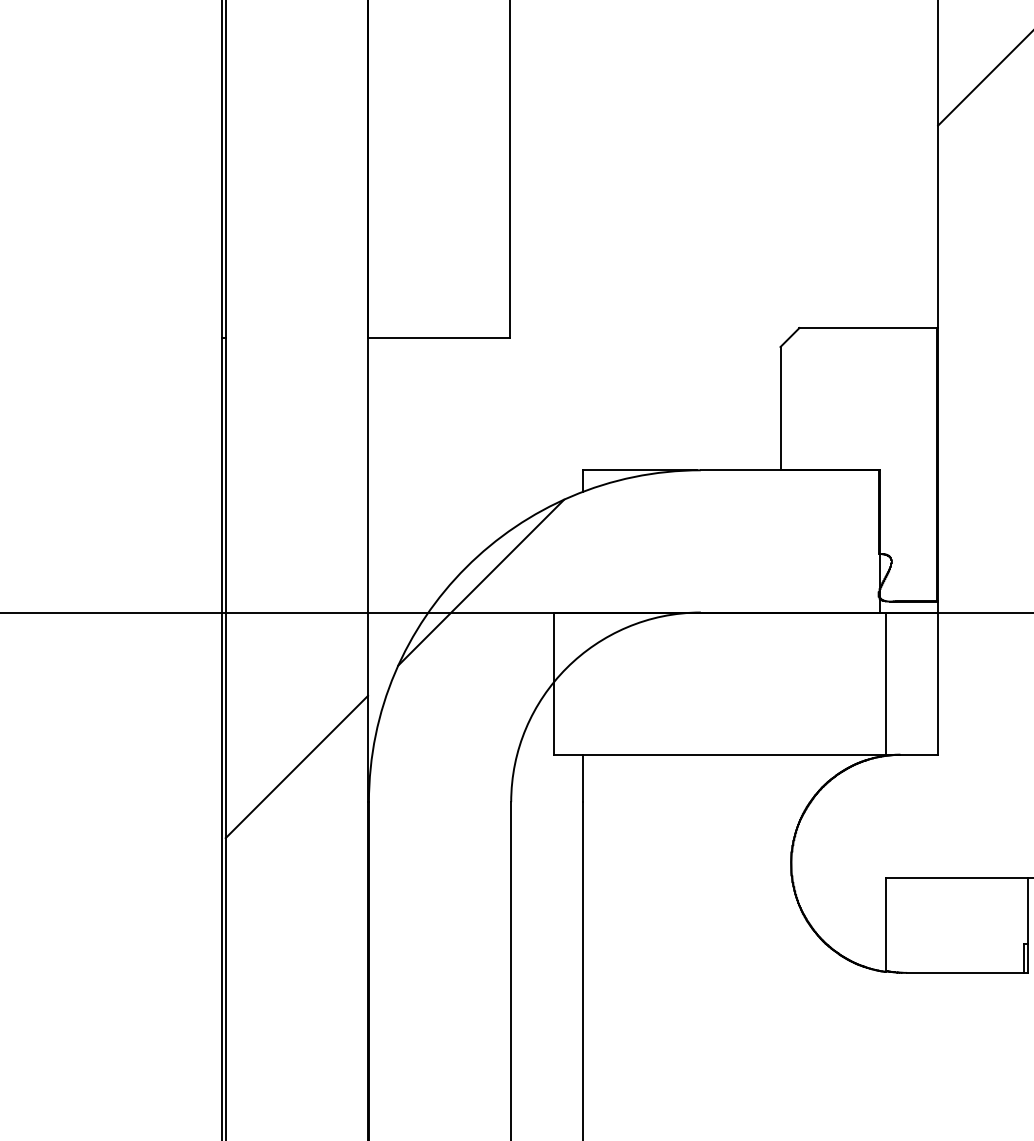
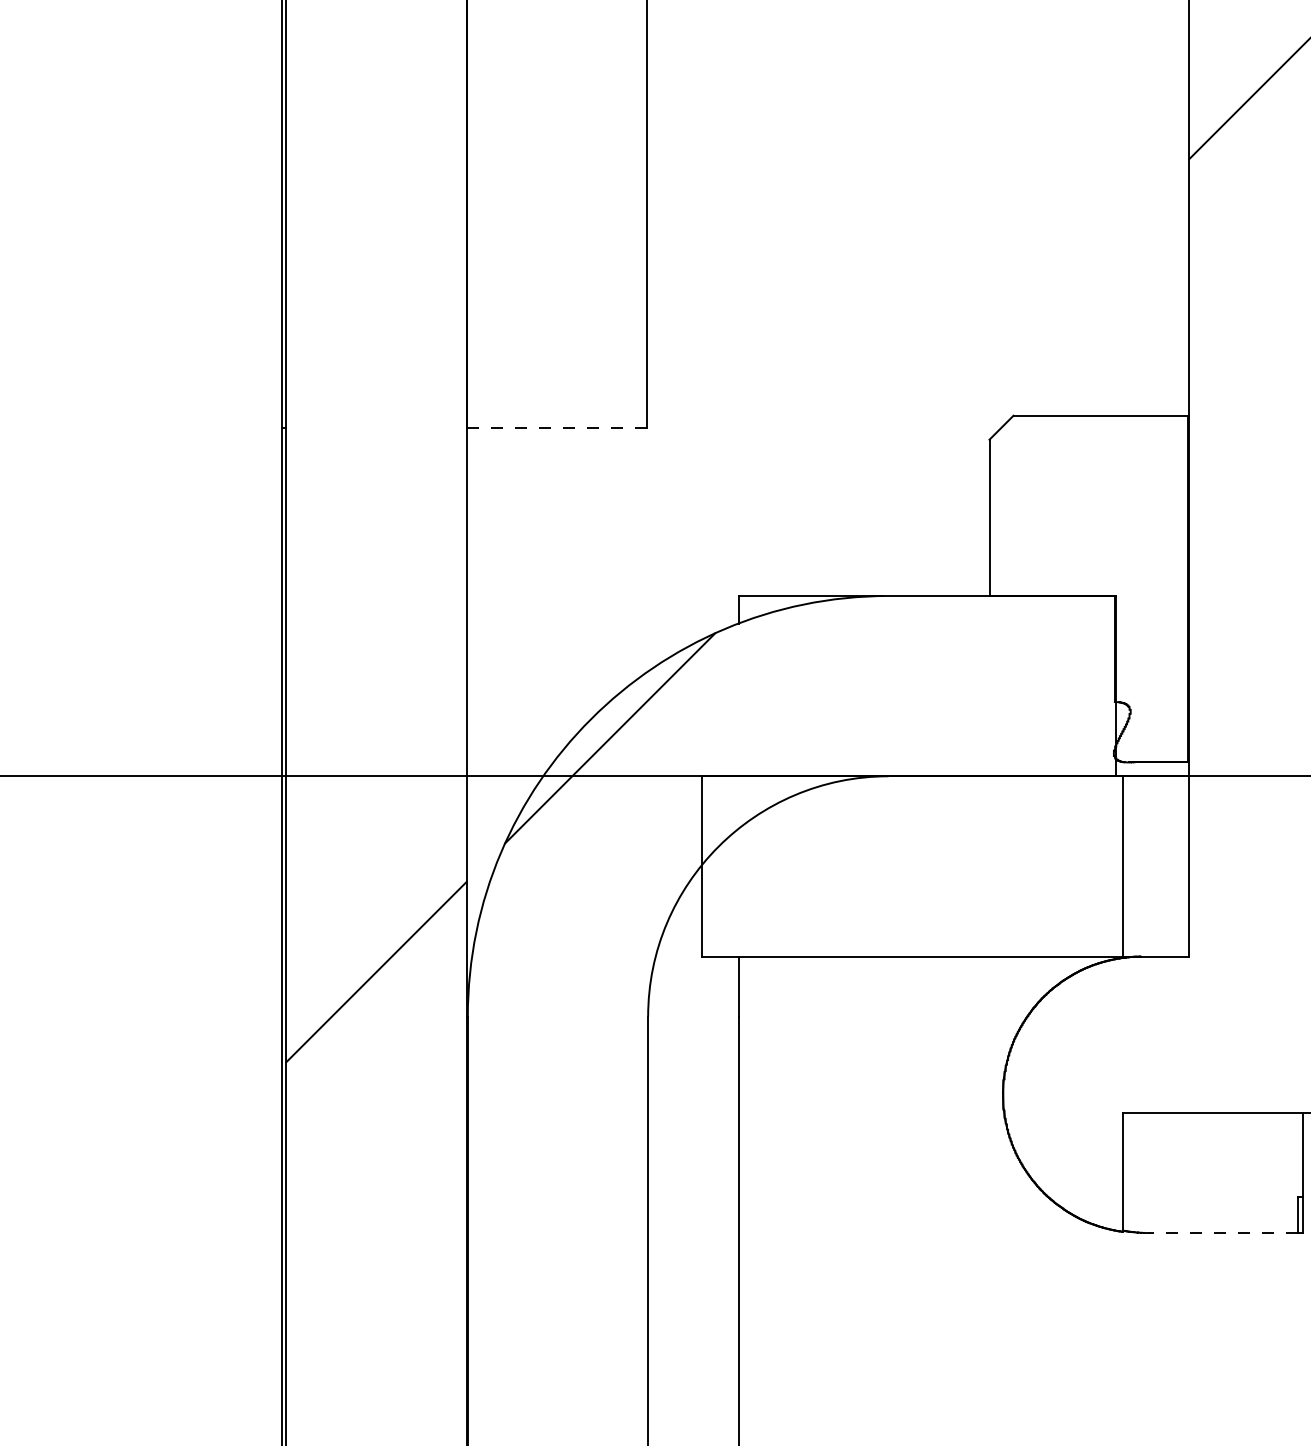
line: (439, 337) -> (557, 427), solid -> dashed
line: (965, 972) -> (1223, 1232), solid -> dashed

